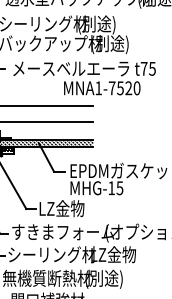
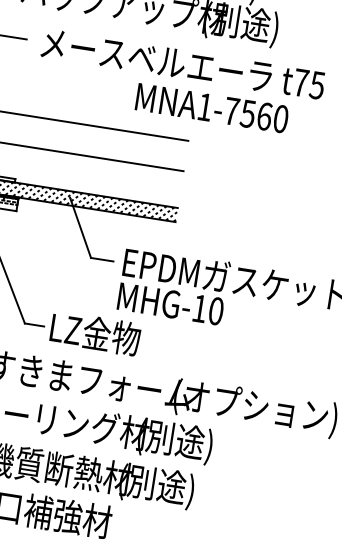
text: (128, 88) -> (263, 116), MNA1-7520 -> MNA1-7560
text: (119, 188) -> (215, 311), MHG-15 -> MHG-10
text: (113, 255) -> (182, 442), LZ金物 -> (別途)

